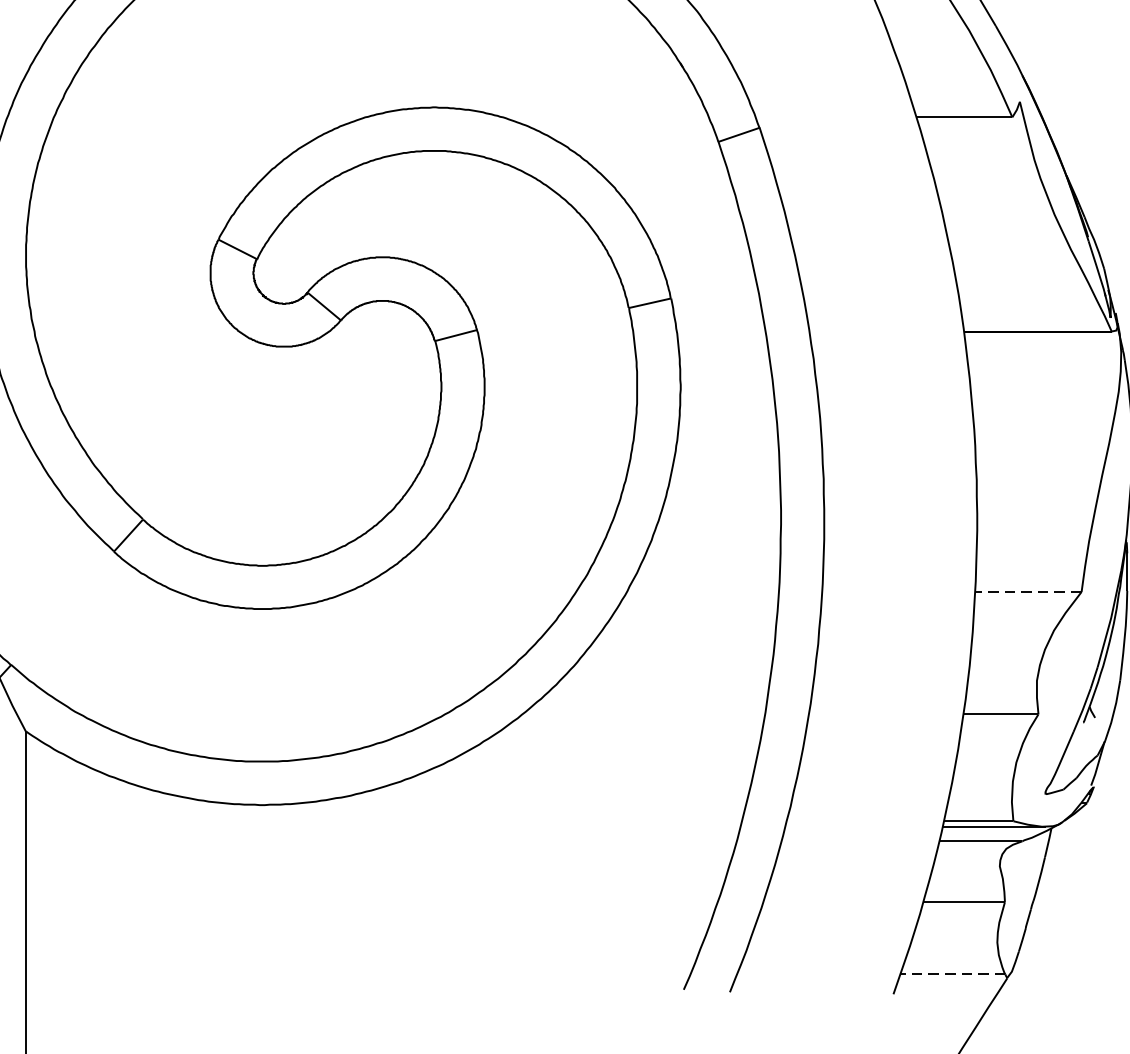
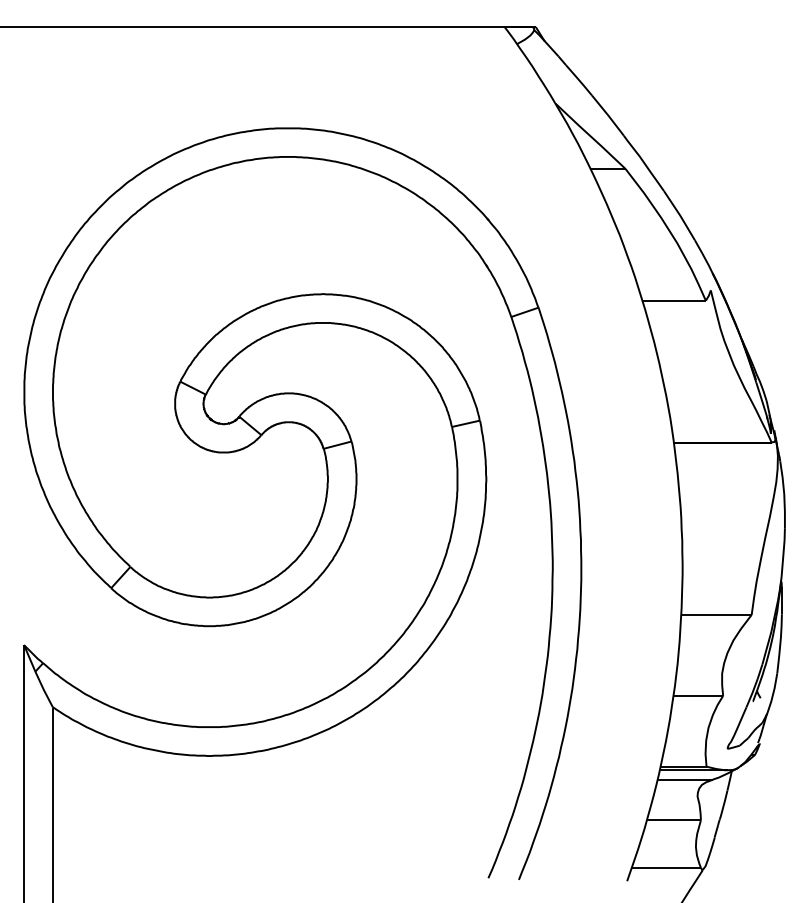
line: (1028, 591) -> (716, 614), dashed -> solid
line: (952, 973) -> (666, 867), dashed -> solid

